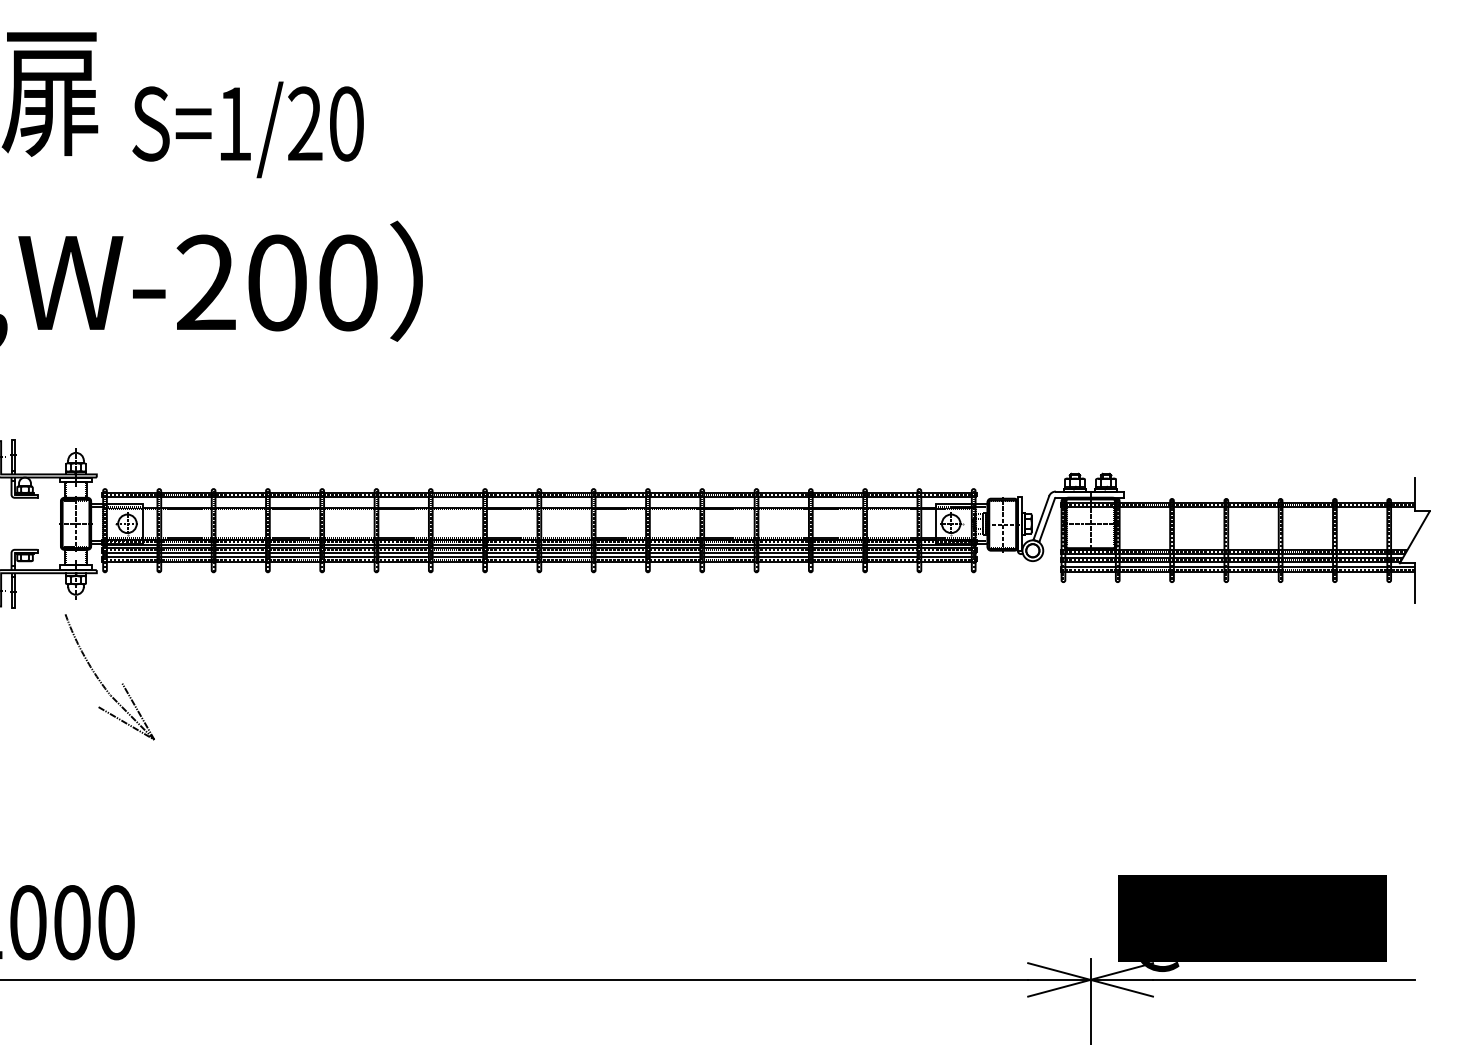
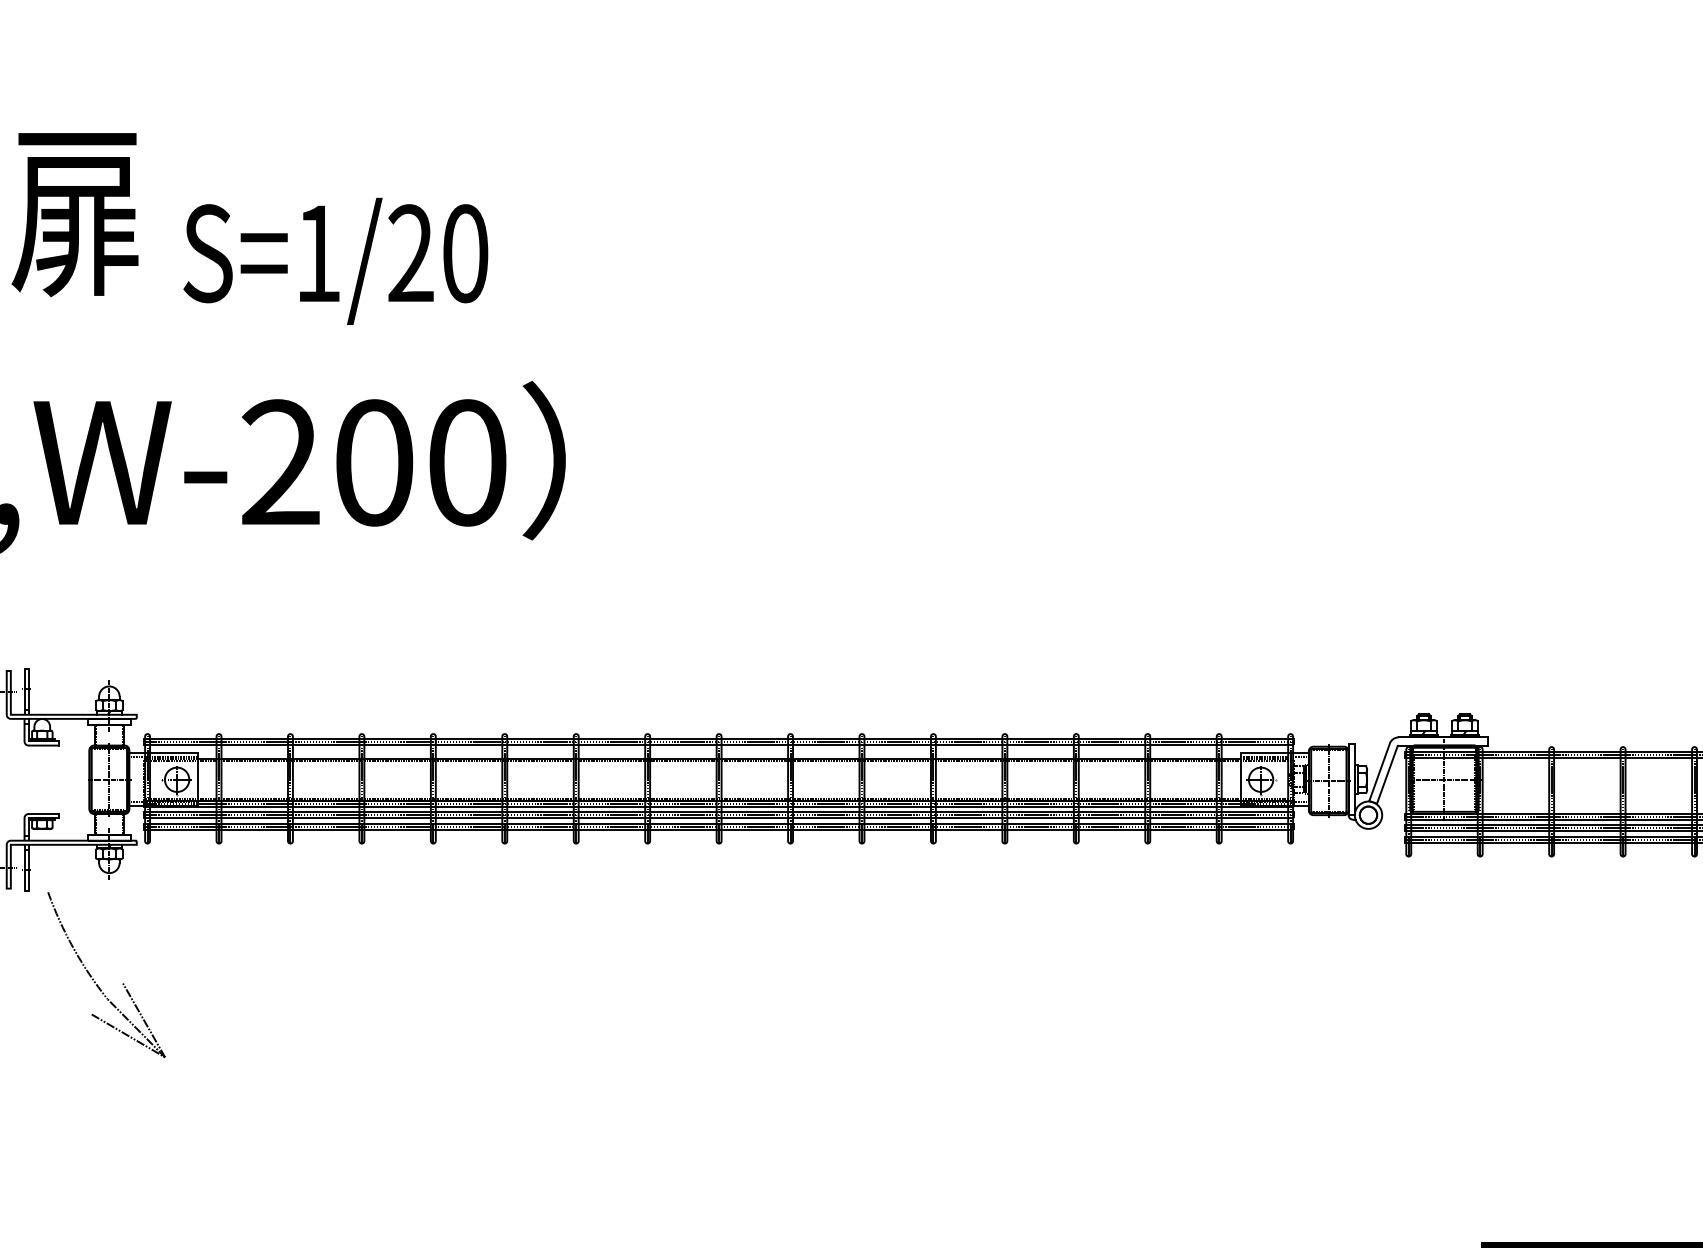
part: (101, 681) -> (95, 980), moved

